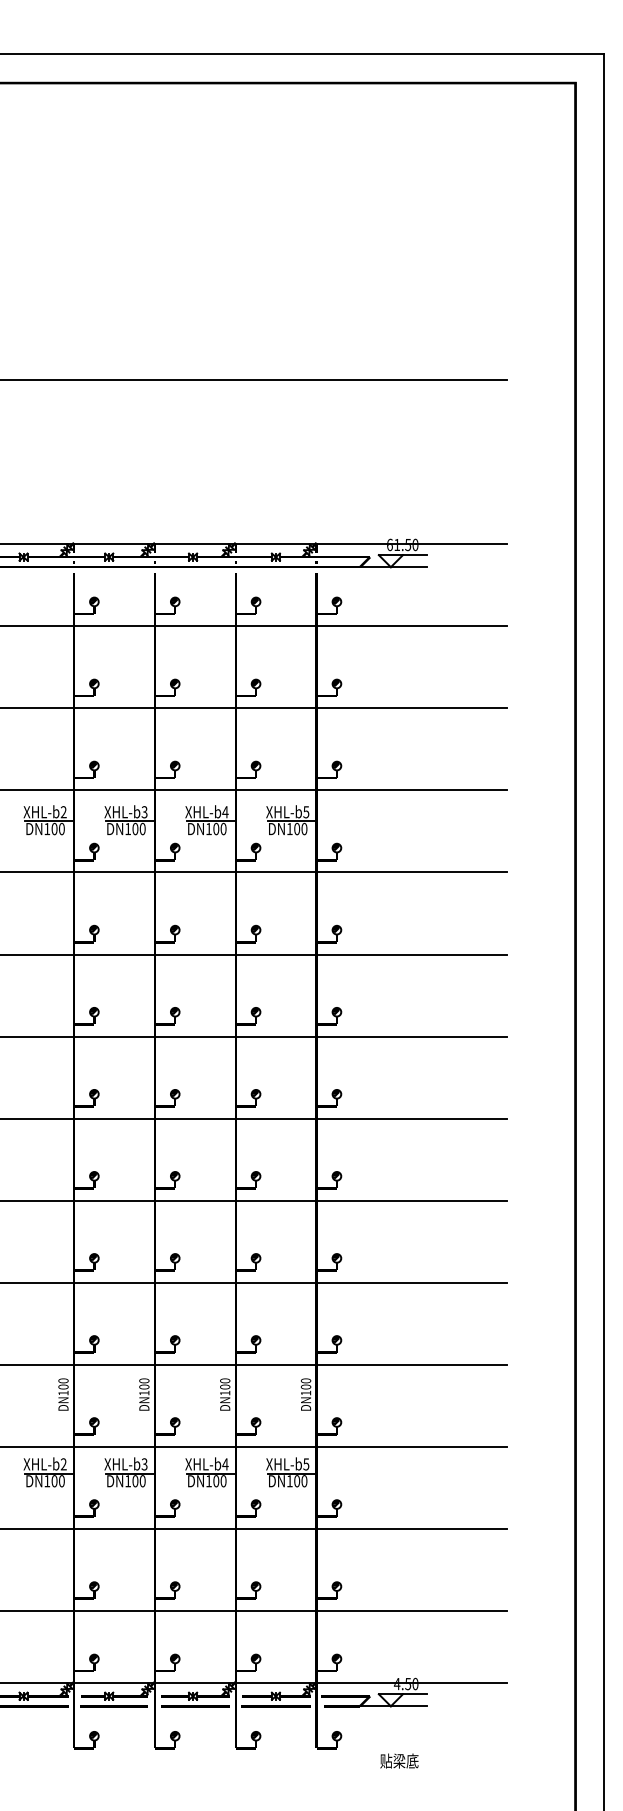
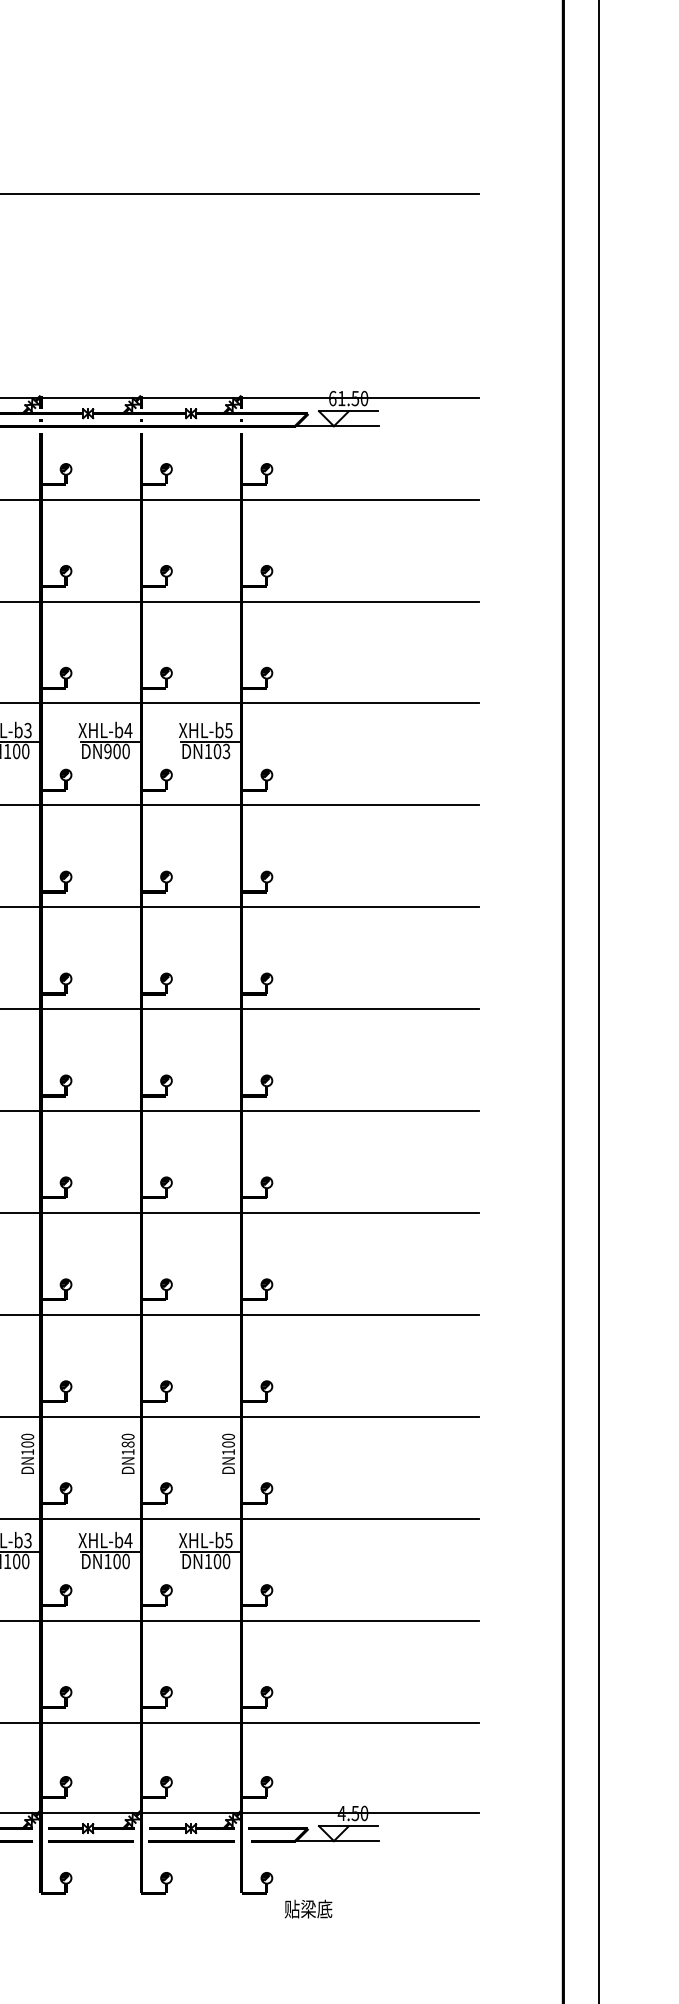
text: (208, 828) -> (107, 750), DN100 -> DN900
text: (304, 829) -> (226, 752), DN100 -> DN103
text: (225, 1386) -> (128, 1443), DN100 -> DN180
text: (399, 1760) -> (308, 1908), moved

